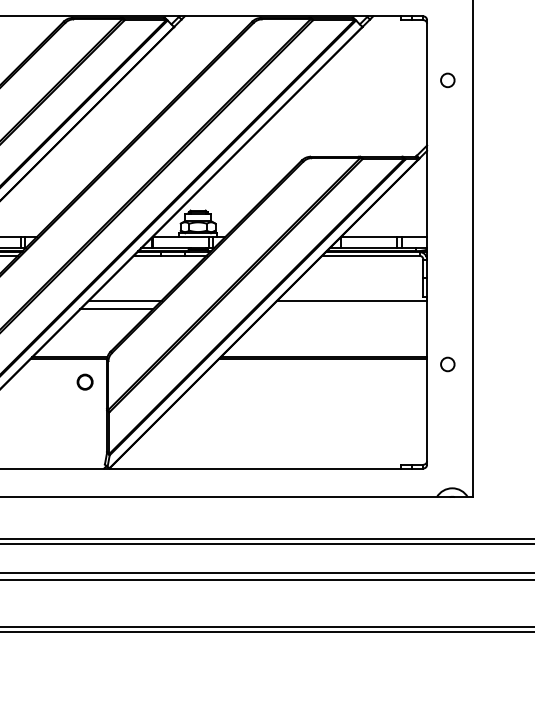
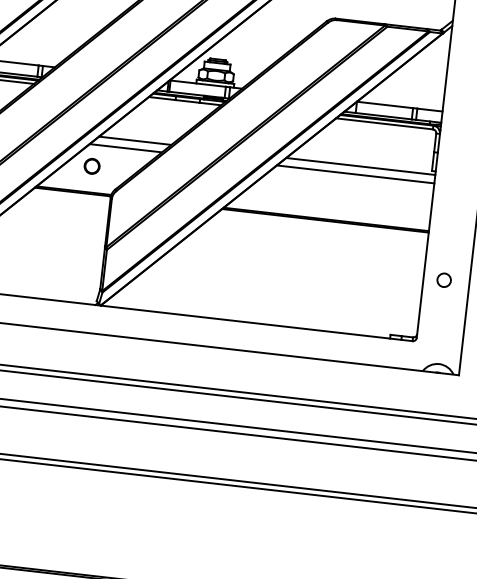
line: (347, 309) -> (355, 174), added
circle: (447, 364) -> (443, 280), moved
circle: (84, 381) -> (91, 165), moved

